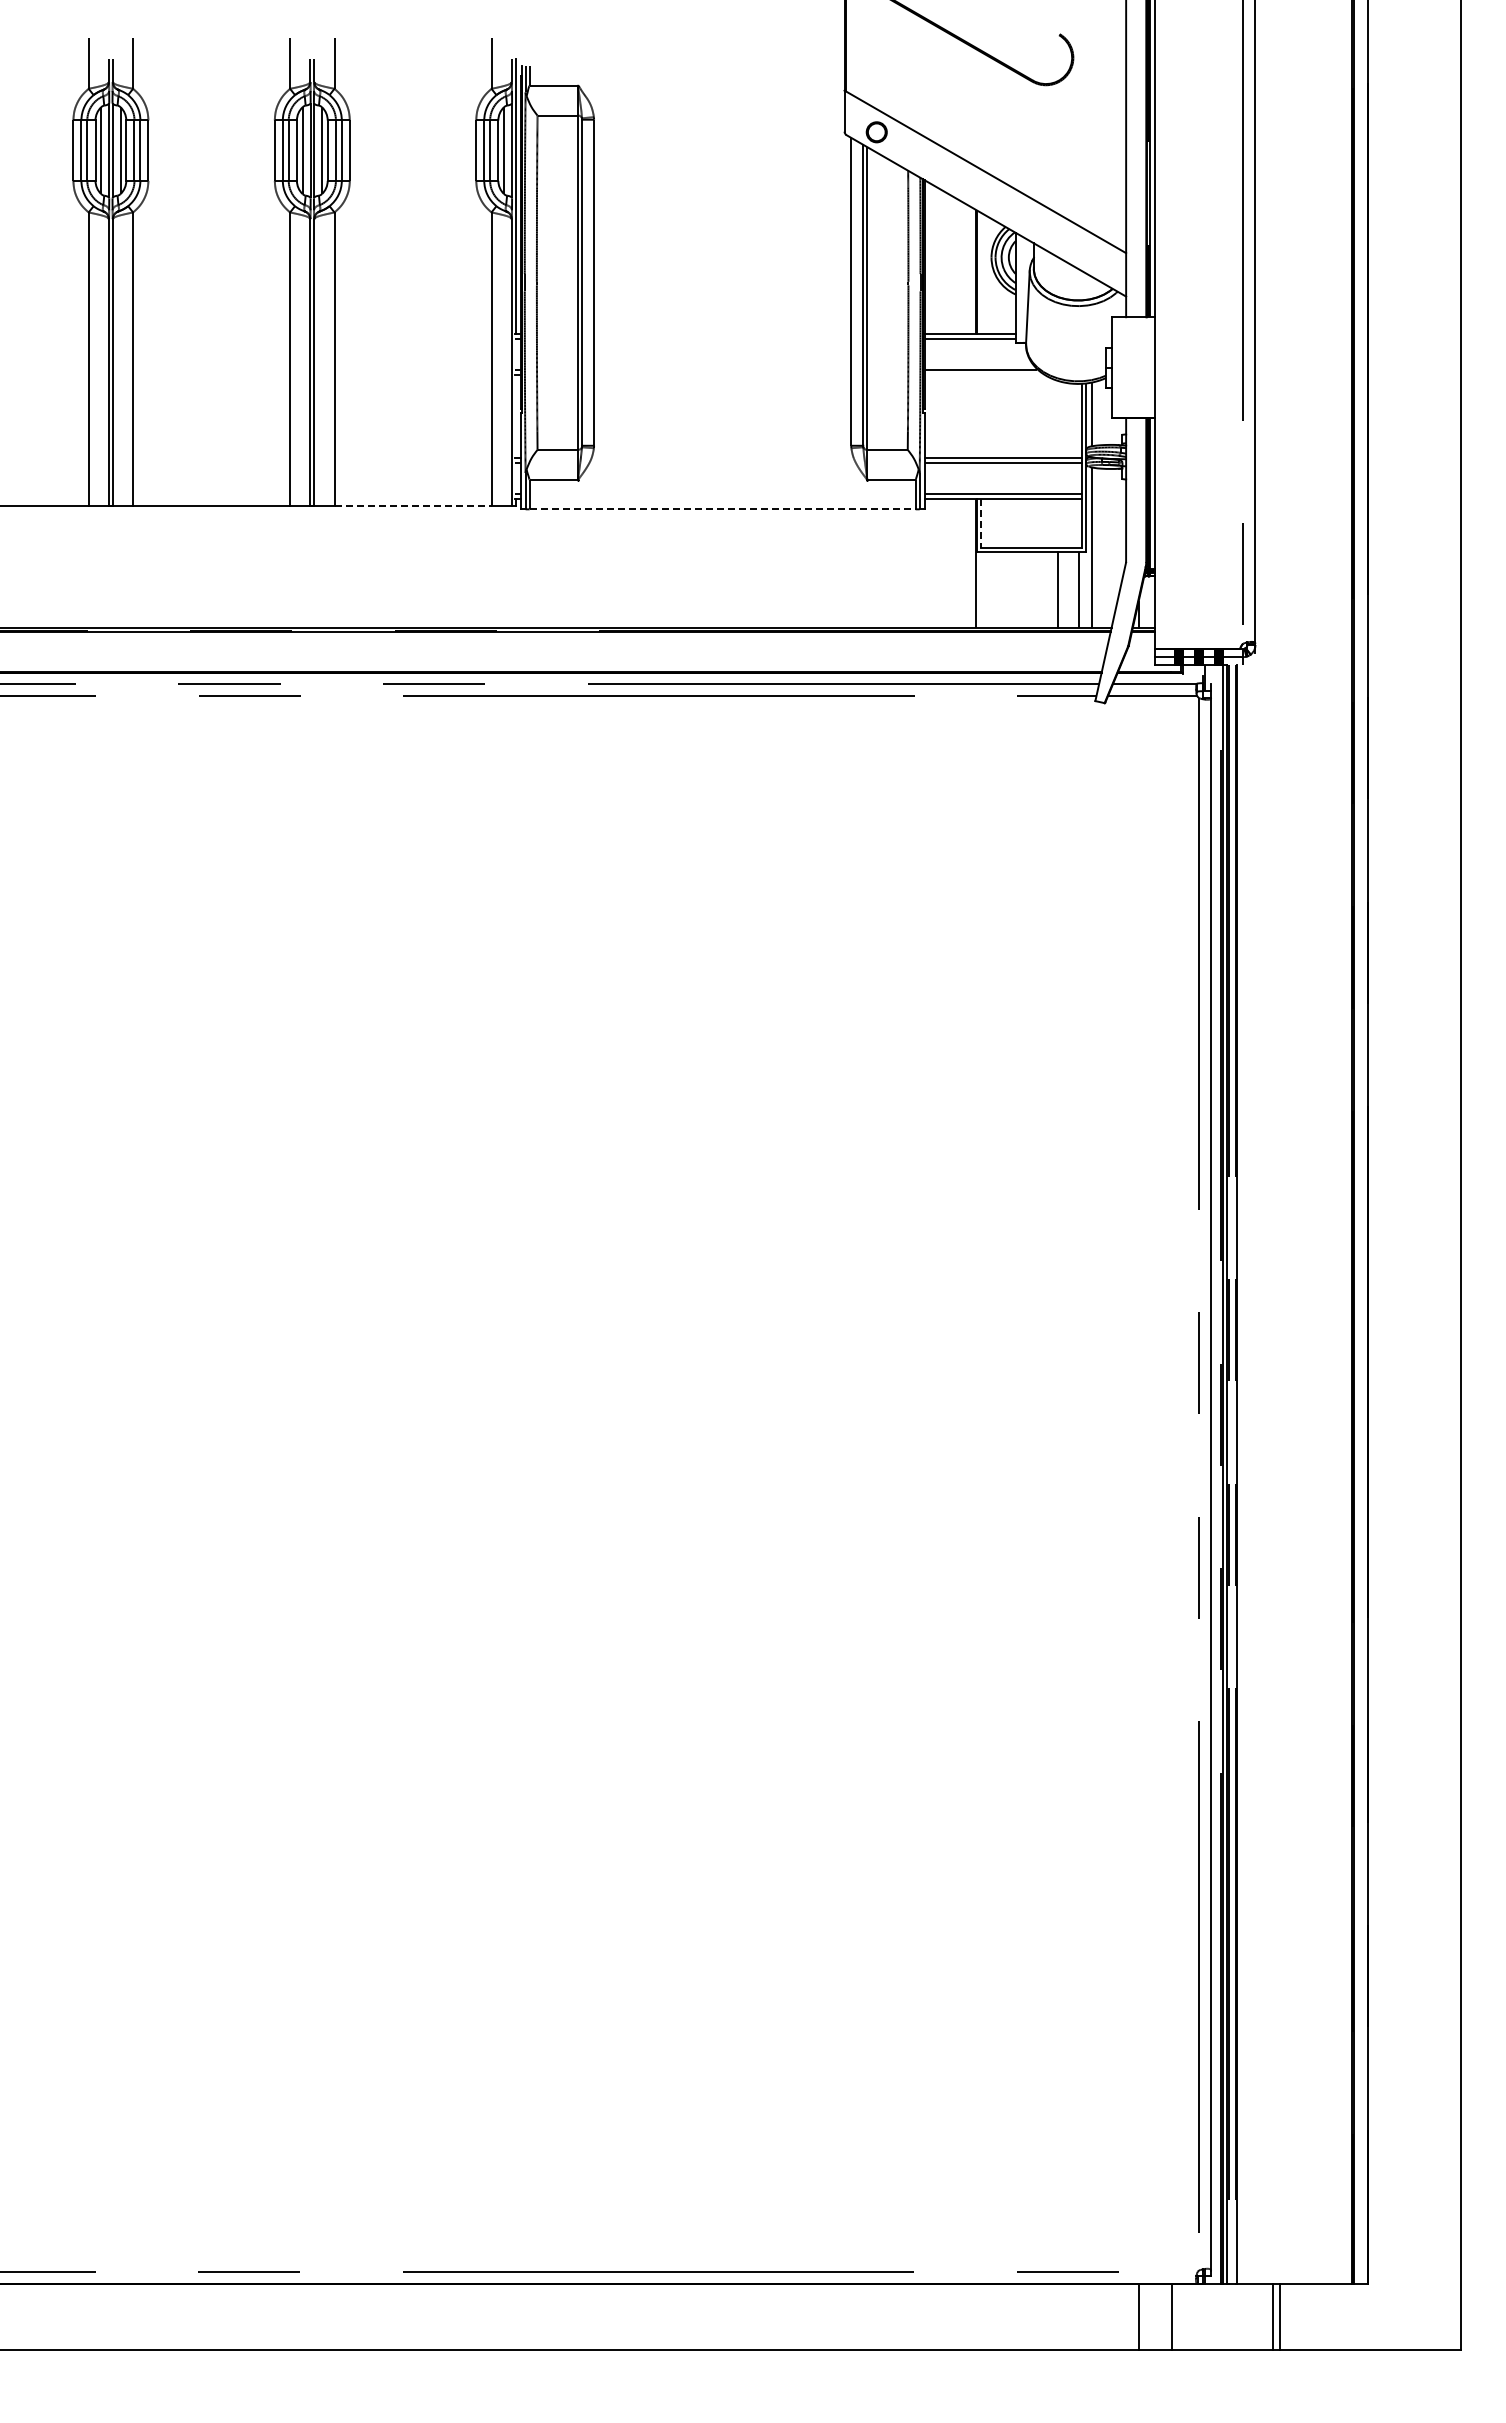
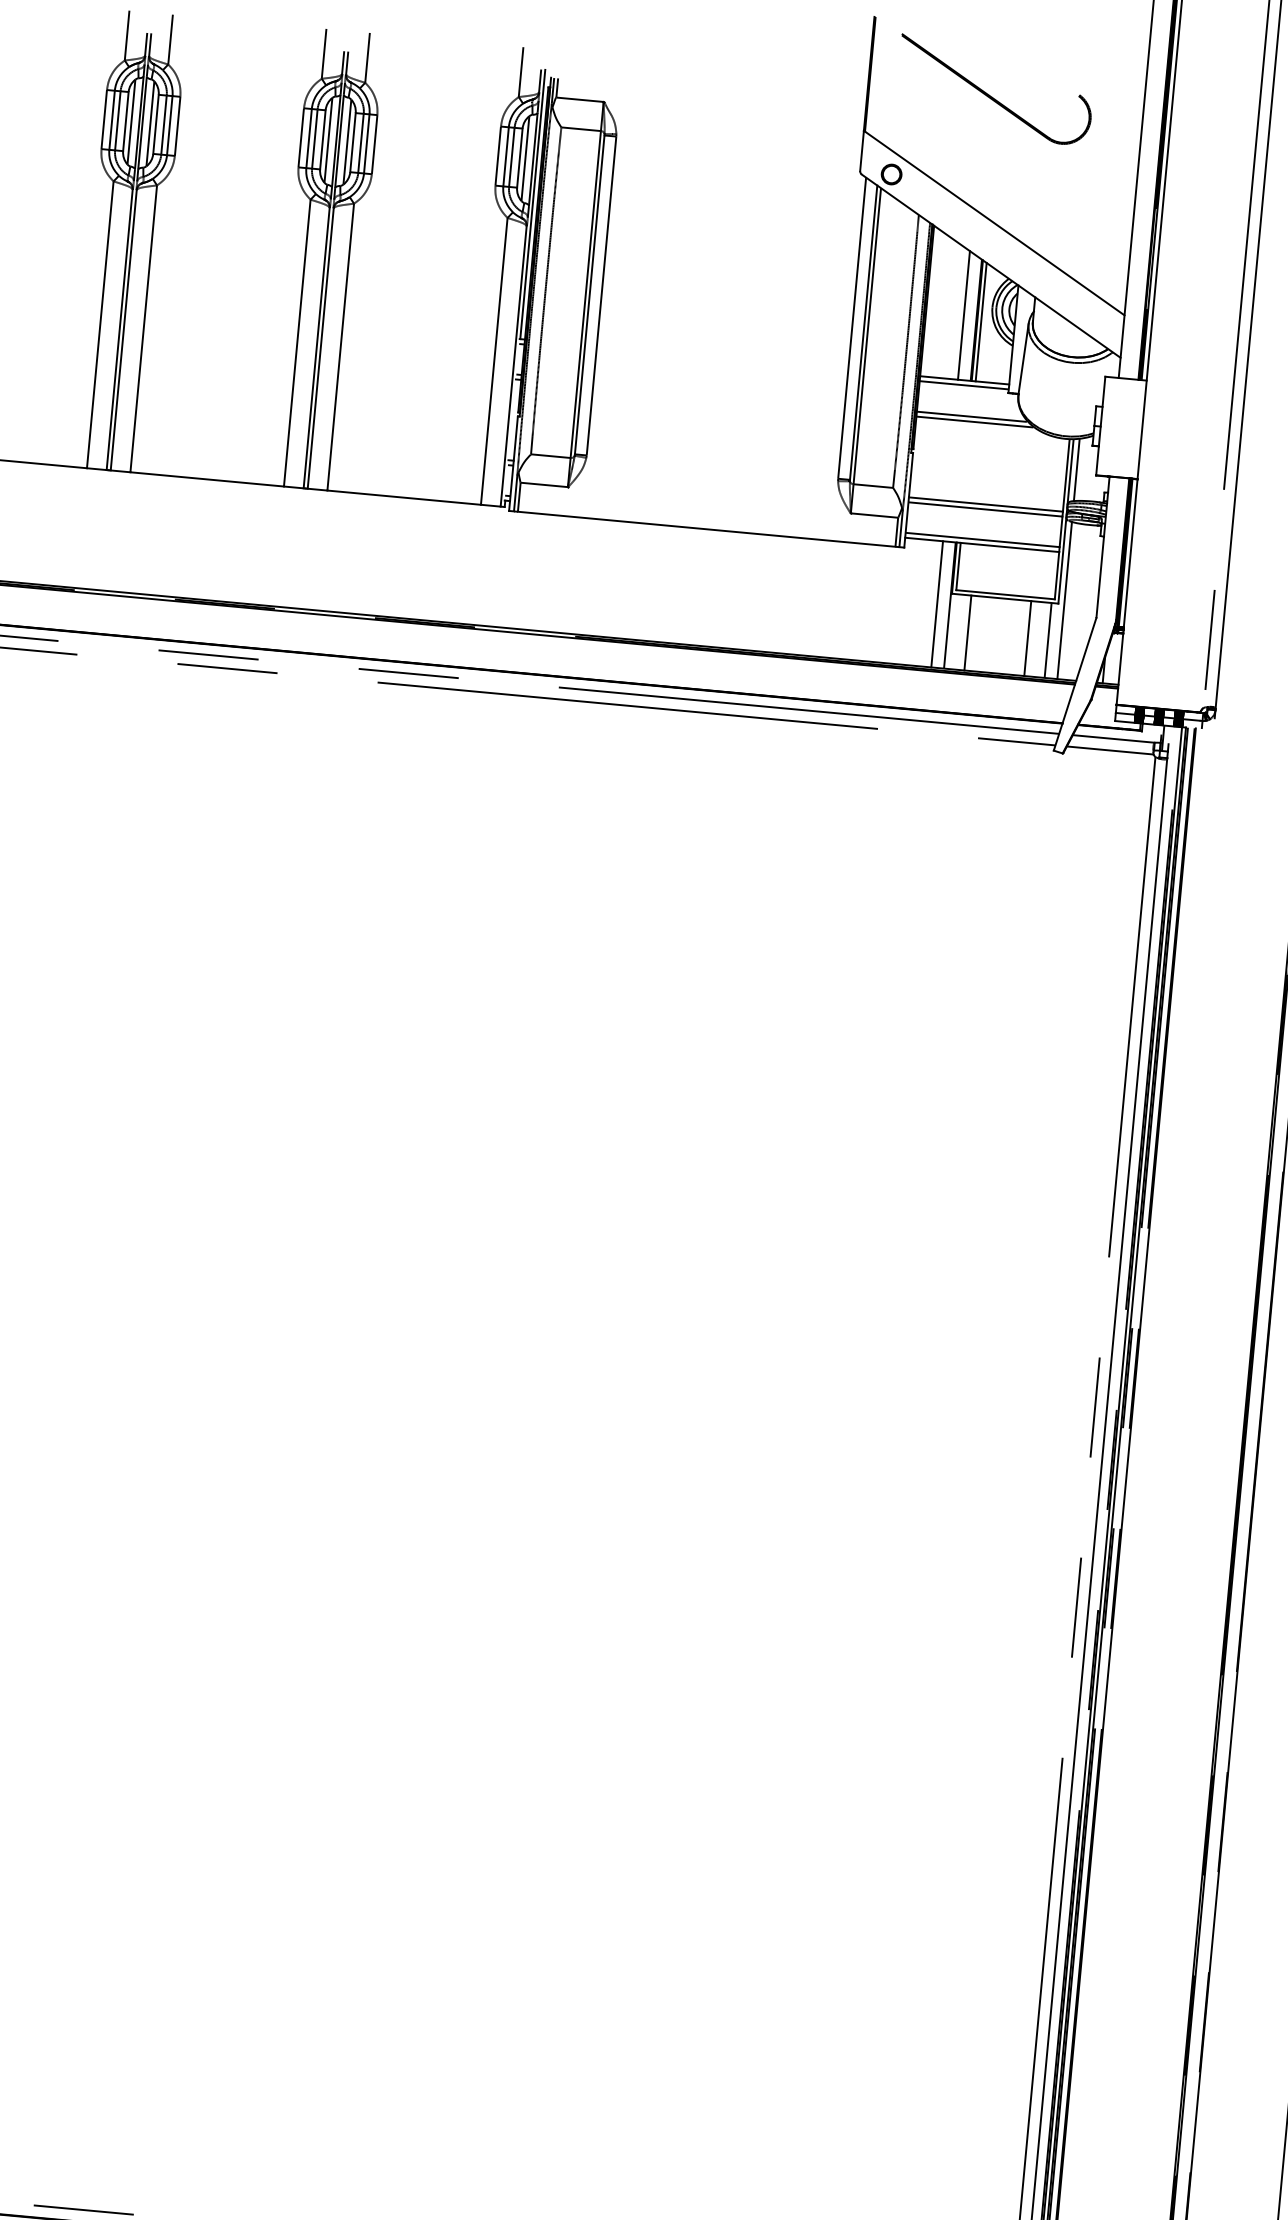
line: (963, 268) -> (964, 315), added
line: (981, 273) -> (981, 322), added
line: (983, 375) -> (973, 422), added
line: (413, 505) -> (404, 497), dashed -> solid
line: (722, 509) -> (706, 529), dashed -> solid
line: (981, 523) -> (958, 566), dashed -> solid
line: (963, 563) -> (937, 604), added
line: (997, 589) -> (968, 632), added

